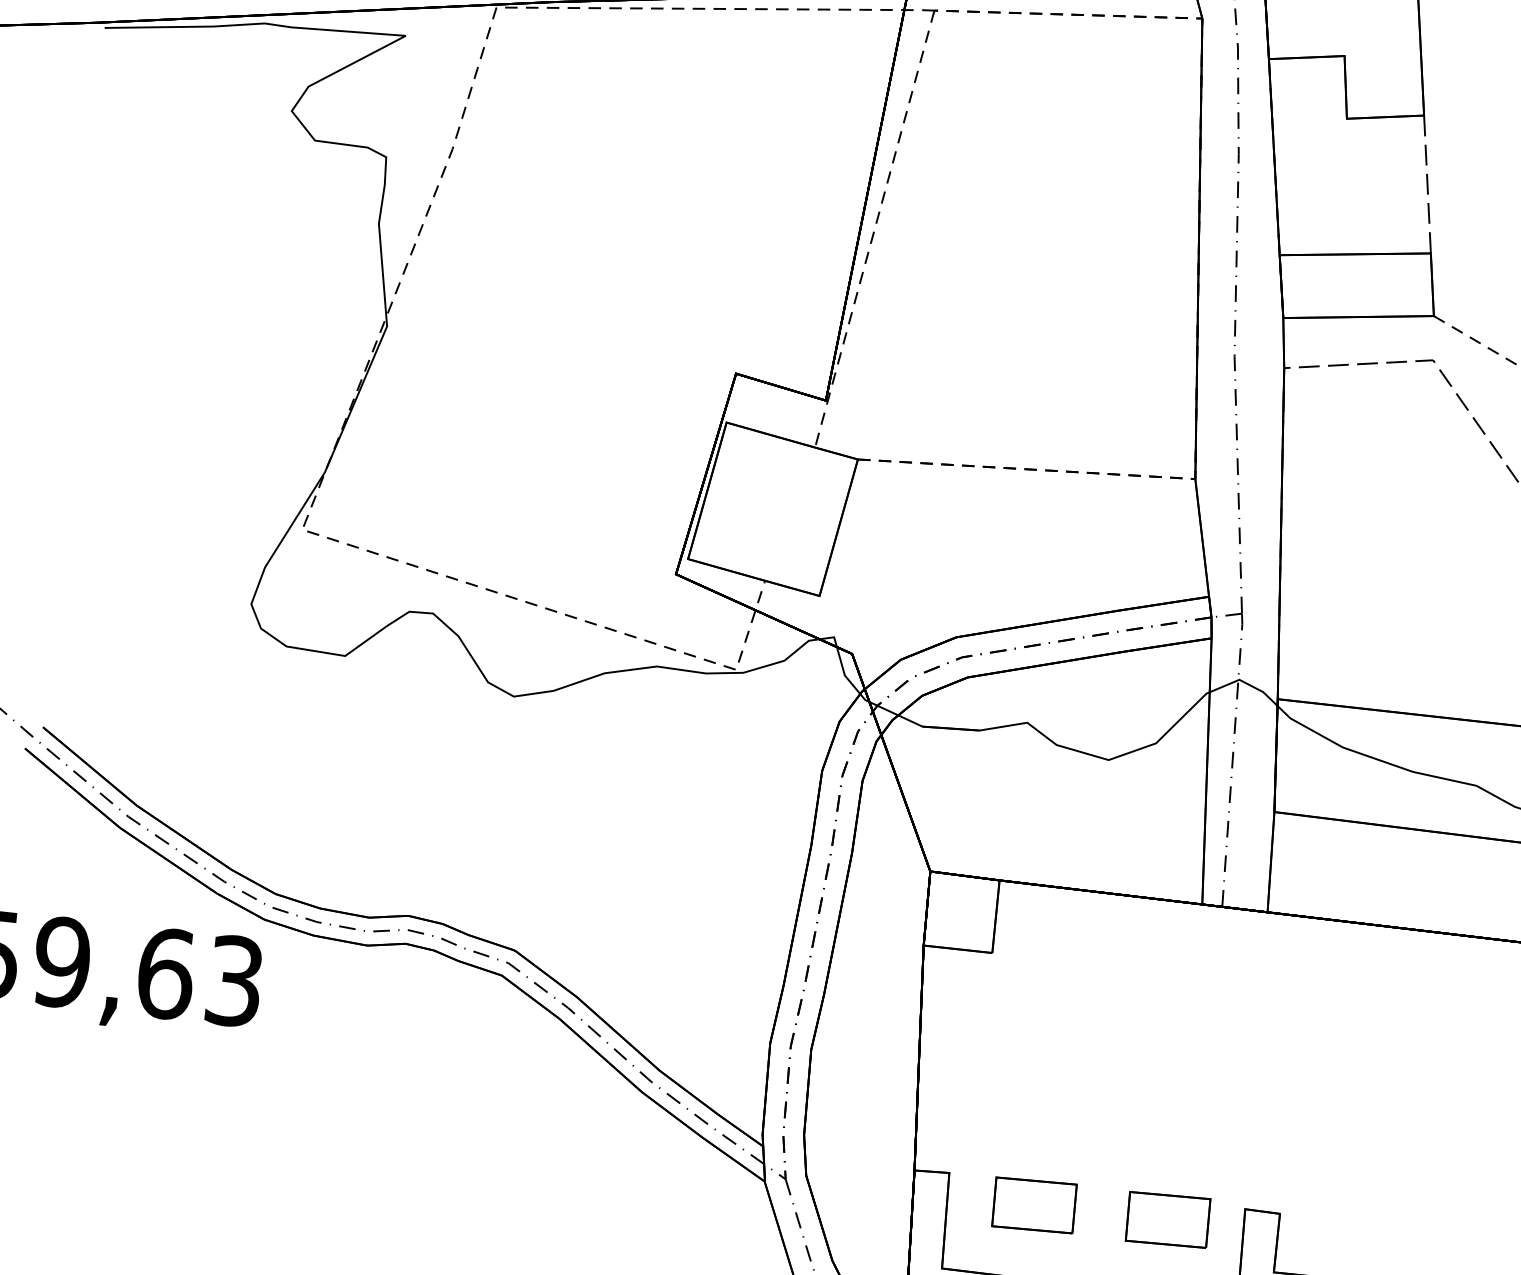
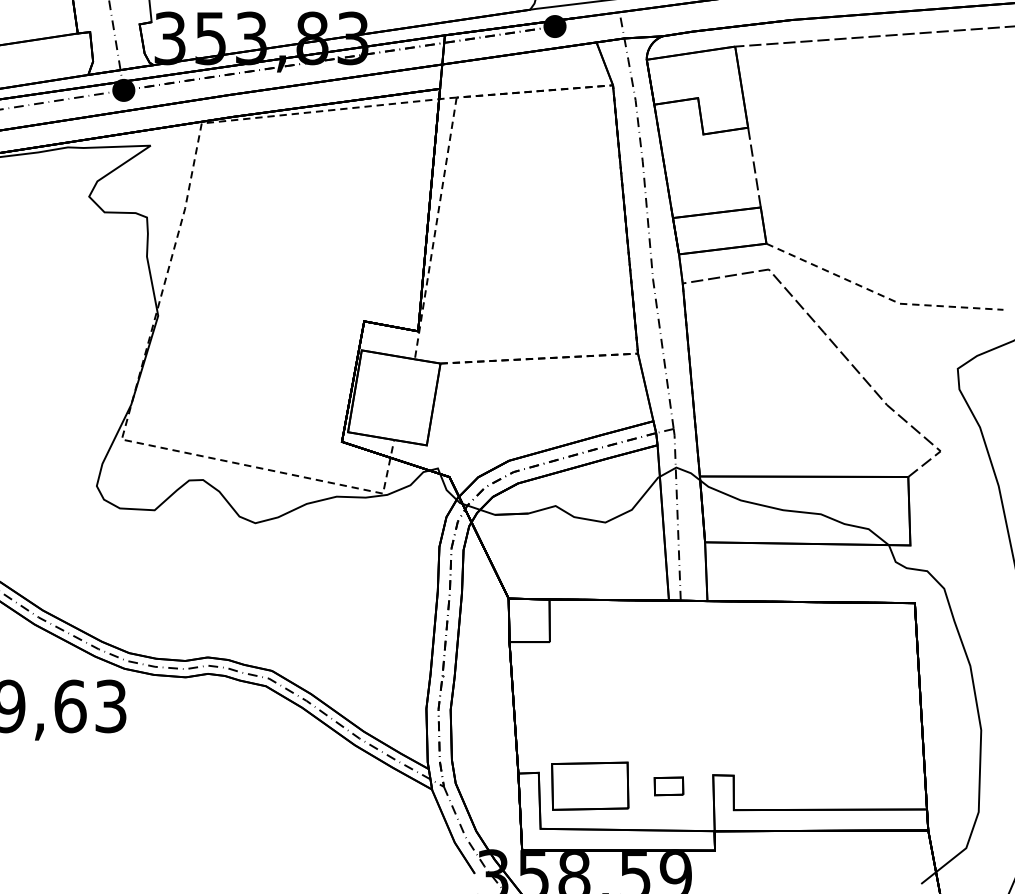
part: (1034, 1205) -> (590, 786), size x1.6
part: (1167, 1220) -> (668, 786), size x0.6

